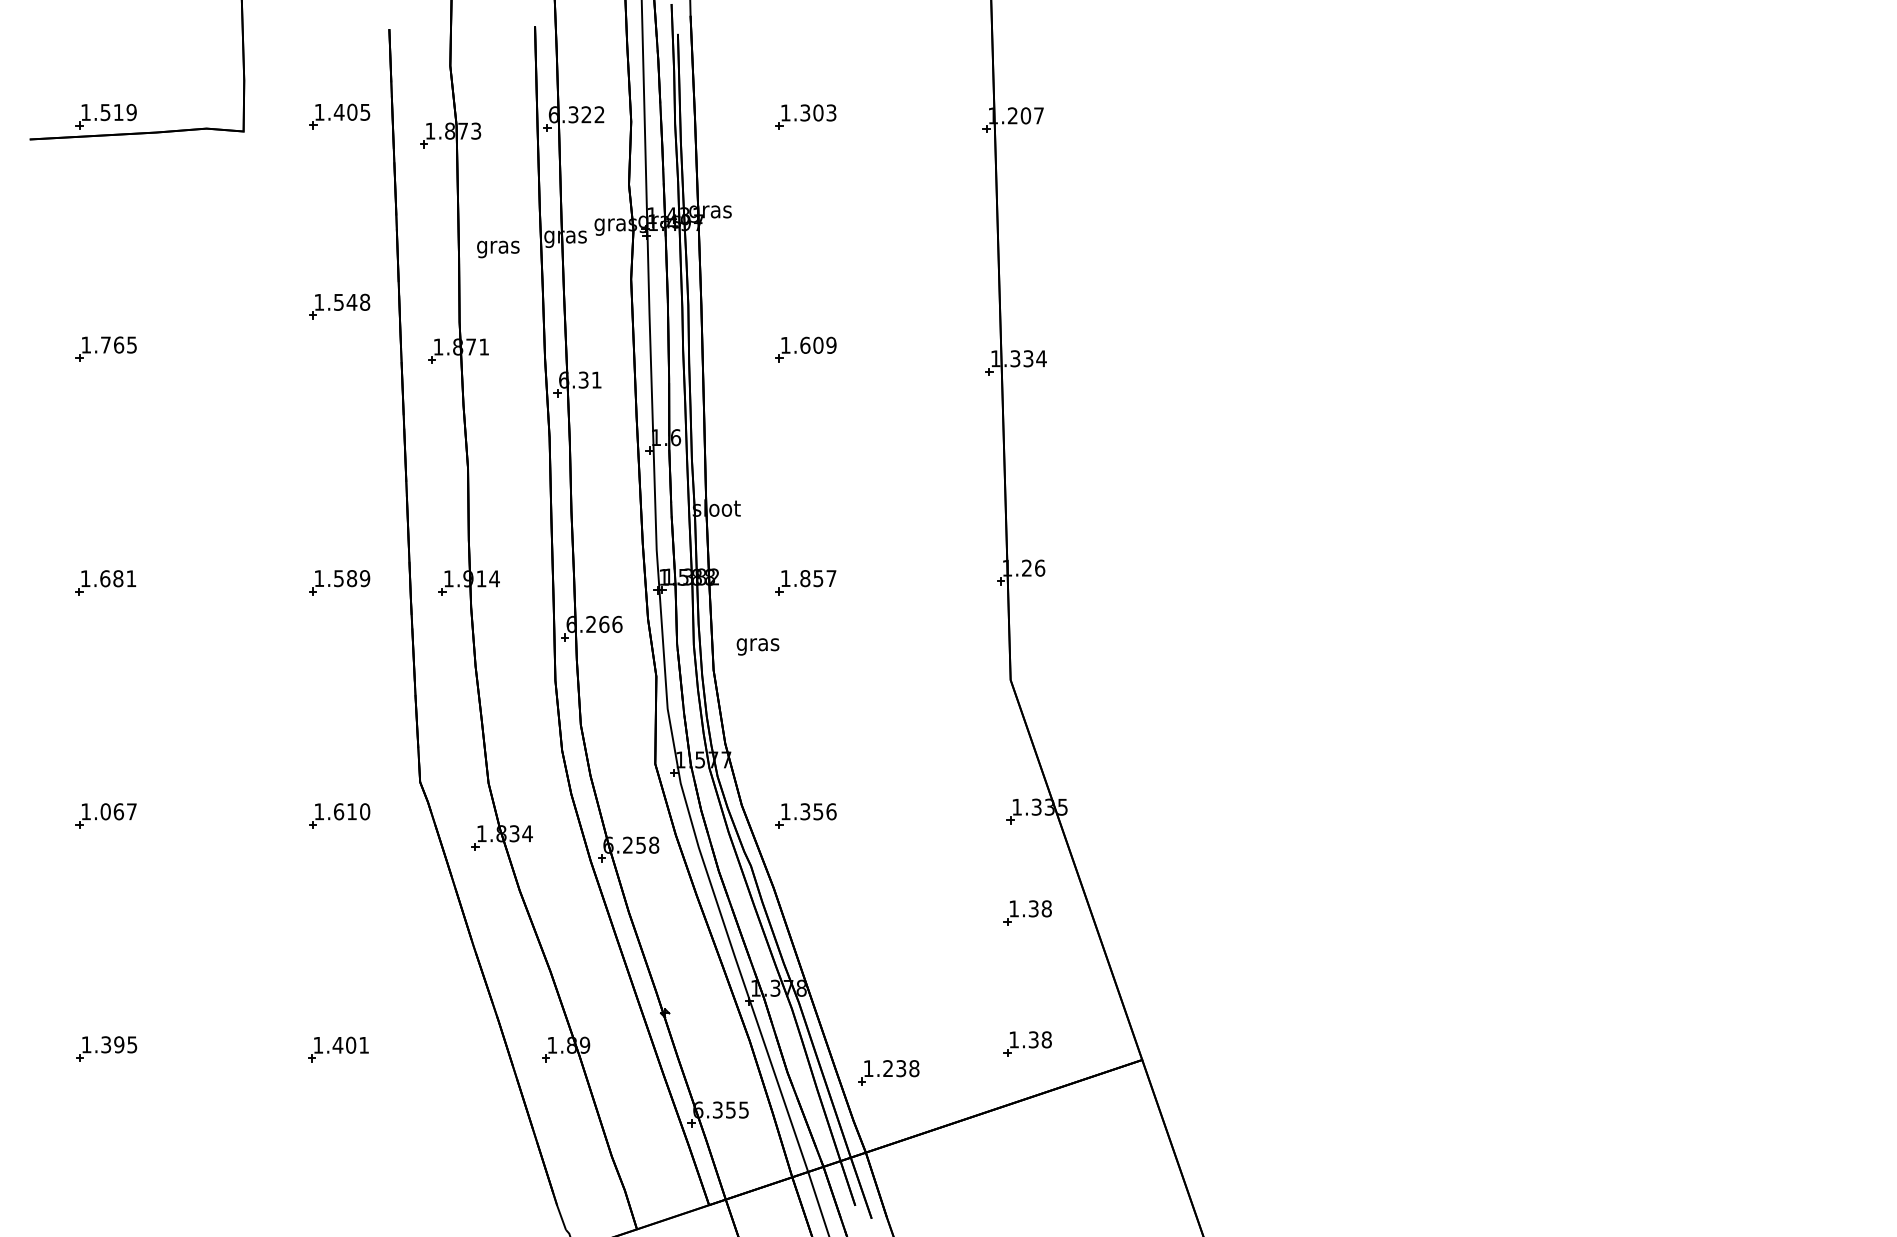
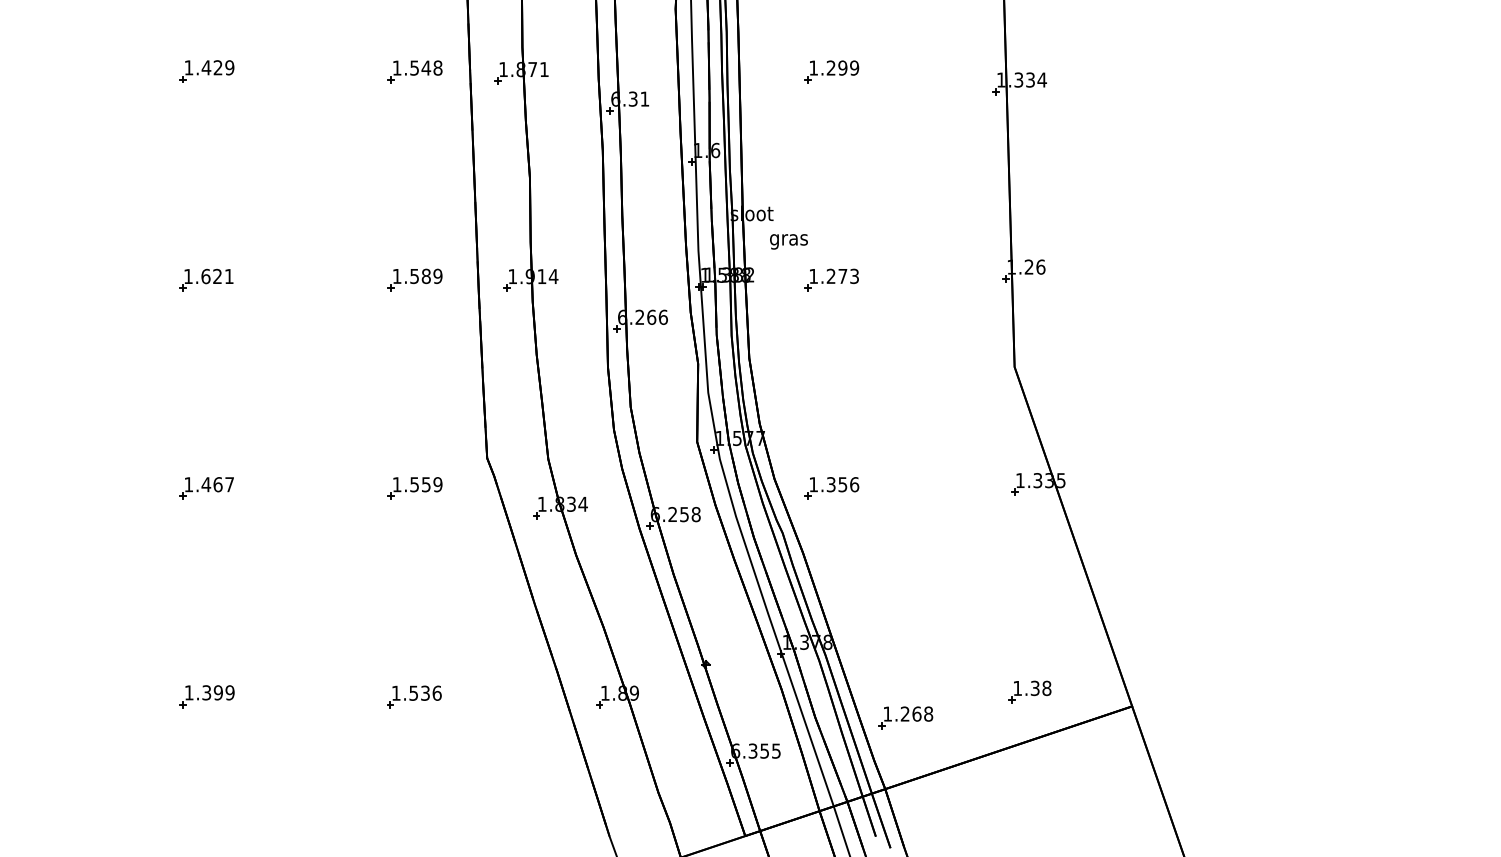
part: (339, 306) -> (415, 71), moved
text: (118, 344) -> (217, 67), 1.765 -> 1.429
text: (811, 344) -> (836, 67), 1.609 -> 1.299
text: (118, 578) -> (217, 276), 1.681 -> 1.621
text: (818, 578) -> (842, 276), 1.857 -> 1.273
text: (757, 646) -> (788, 241), moved
text: (105, 811) -> (206, 484), 1.067 -> 1.467
text: (352, 811) -> (426, 484), 1.610 -> 1.559
part: (1027, 912) -> (1029, 574), removed
text: (132, 1044) -> (230, 692), 1.395 -> 1.399
text: (350, 1044) -> (424, 692), 1.401 -> 1.536
text: (901, 1068) -> (917, 713), 1.238 -> 1.268

